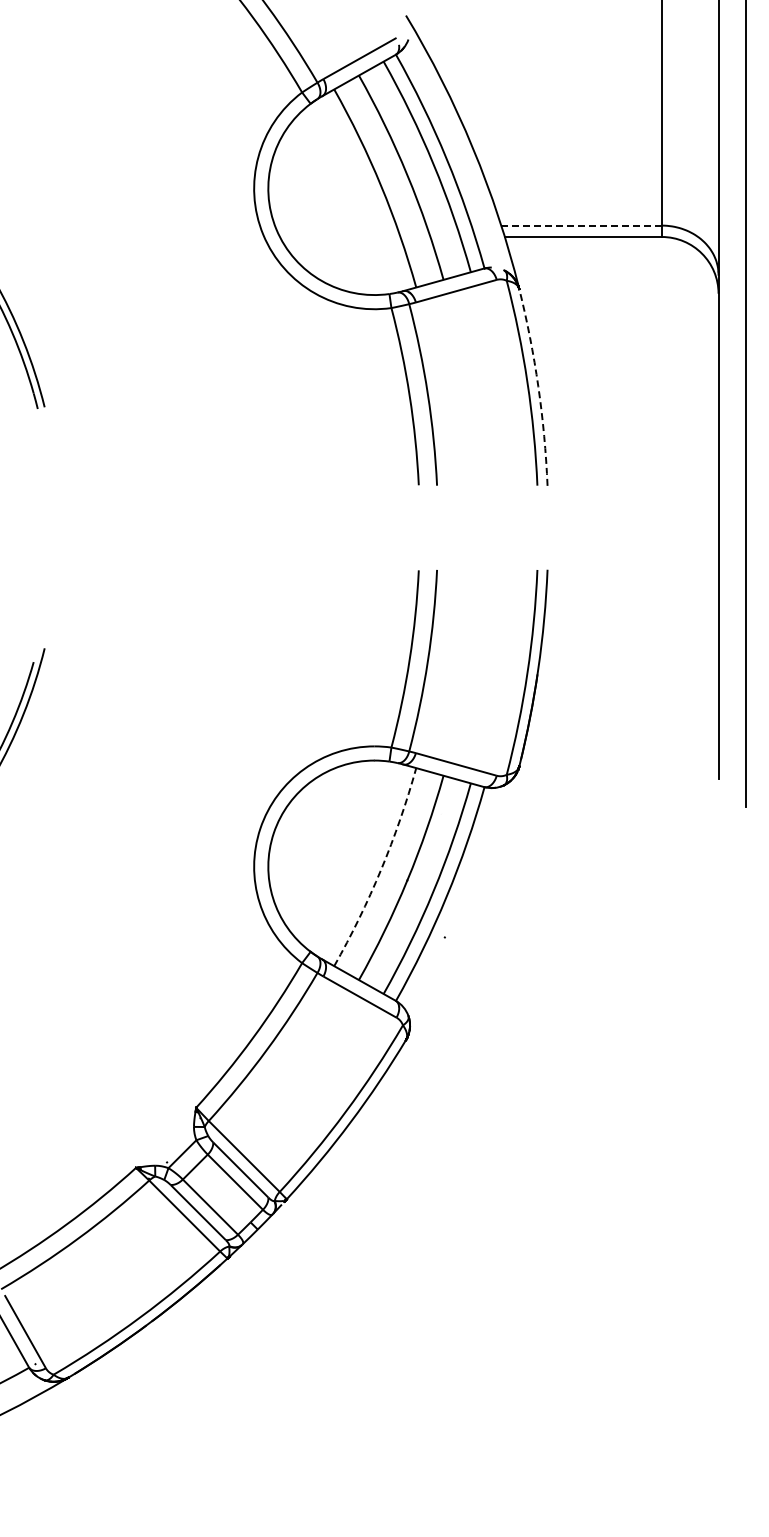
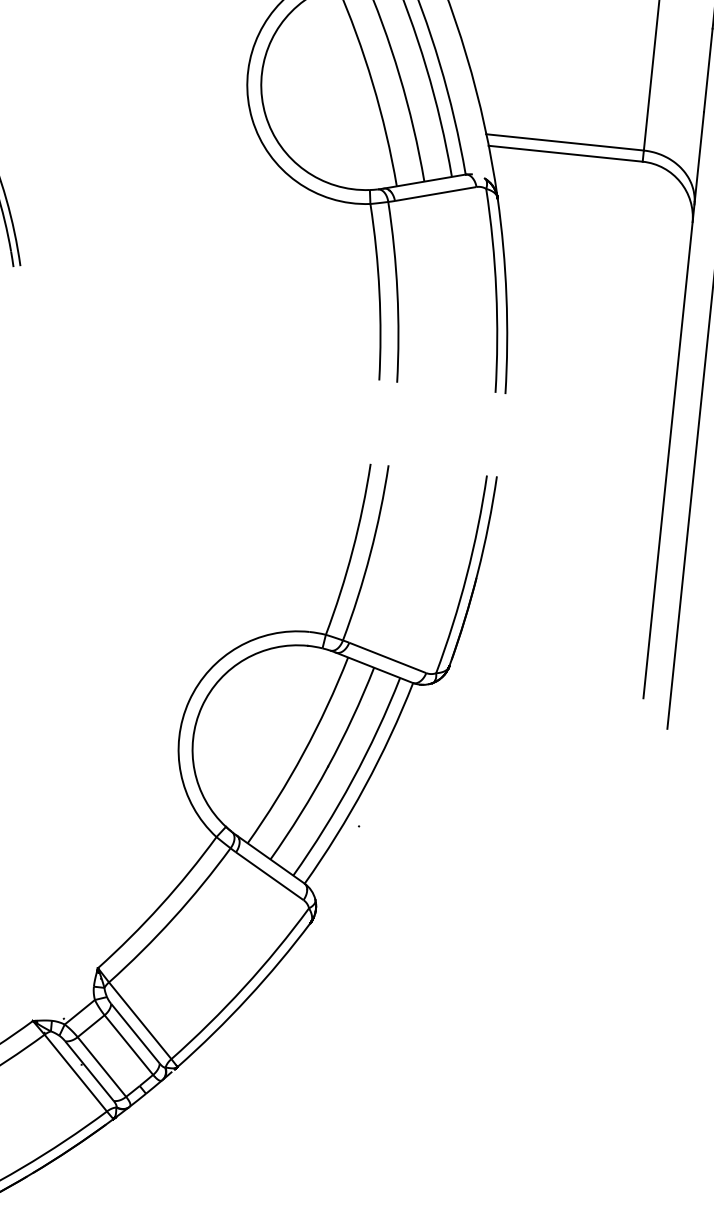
line: (581, 225) -> (565, 142), dashed -> solid
arc: (538, 386) -> (506, 295), dashed -> solid
arc: (381, 869) -> (303, 753), dashed -> solid

